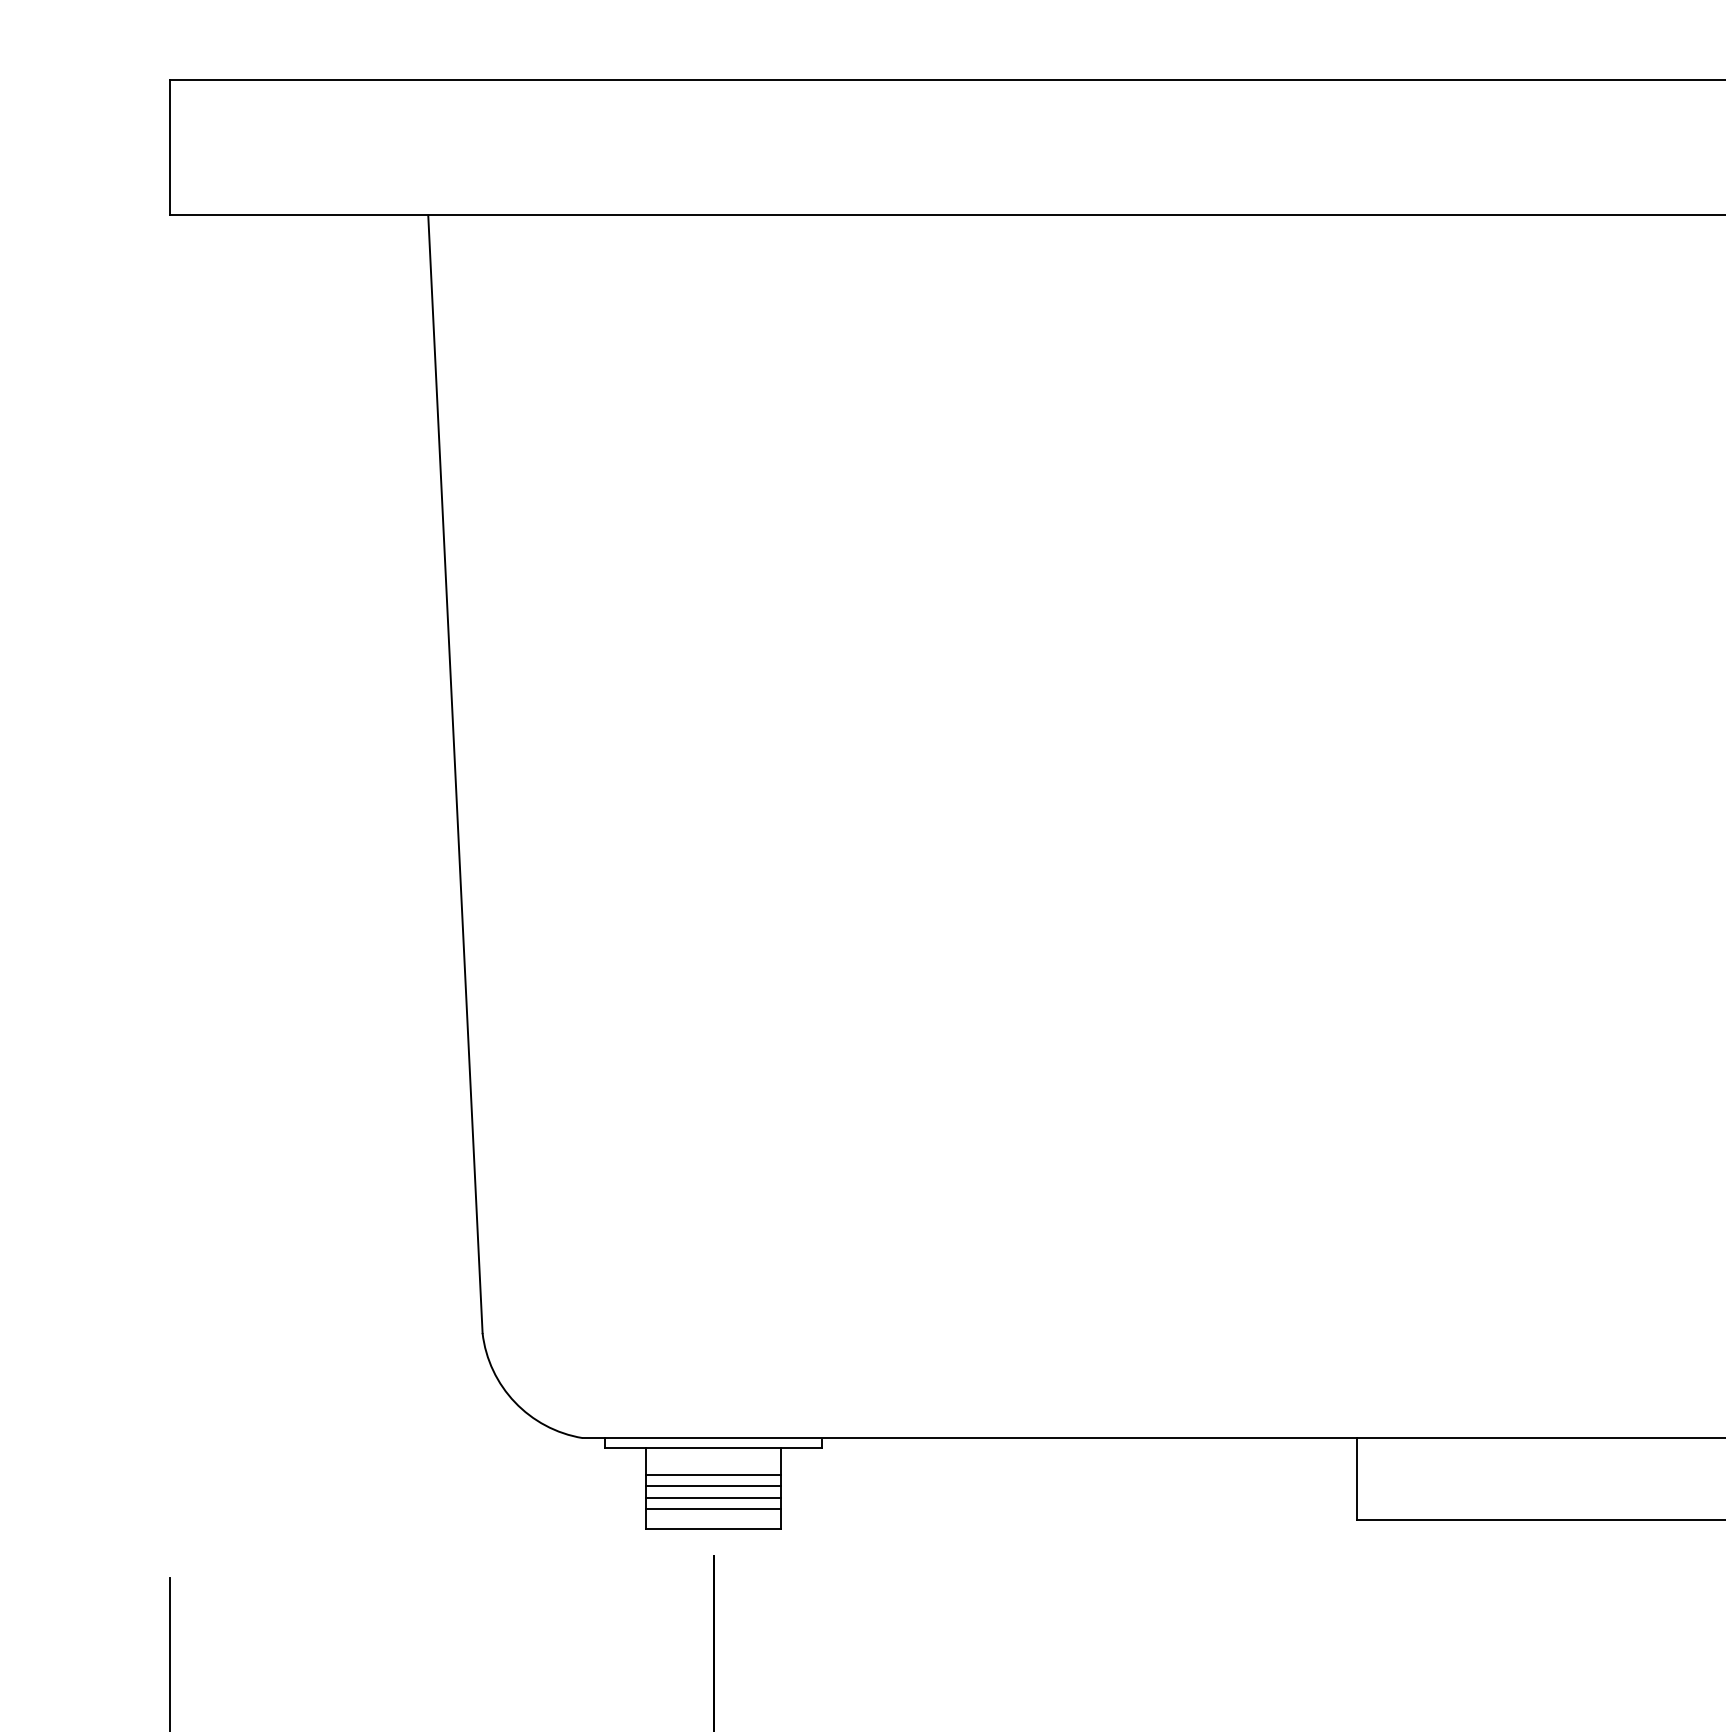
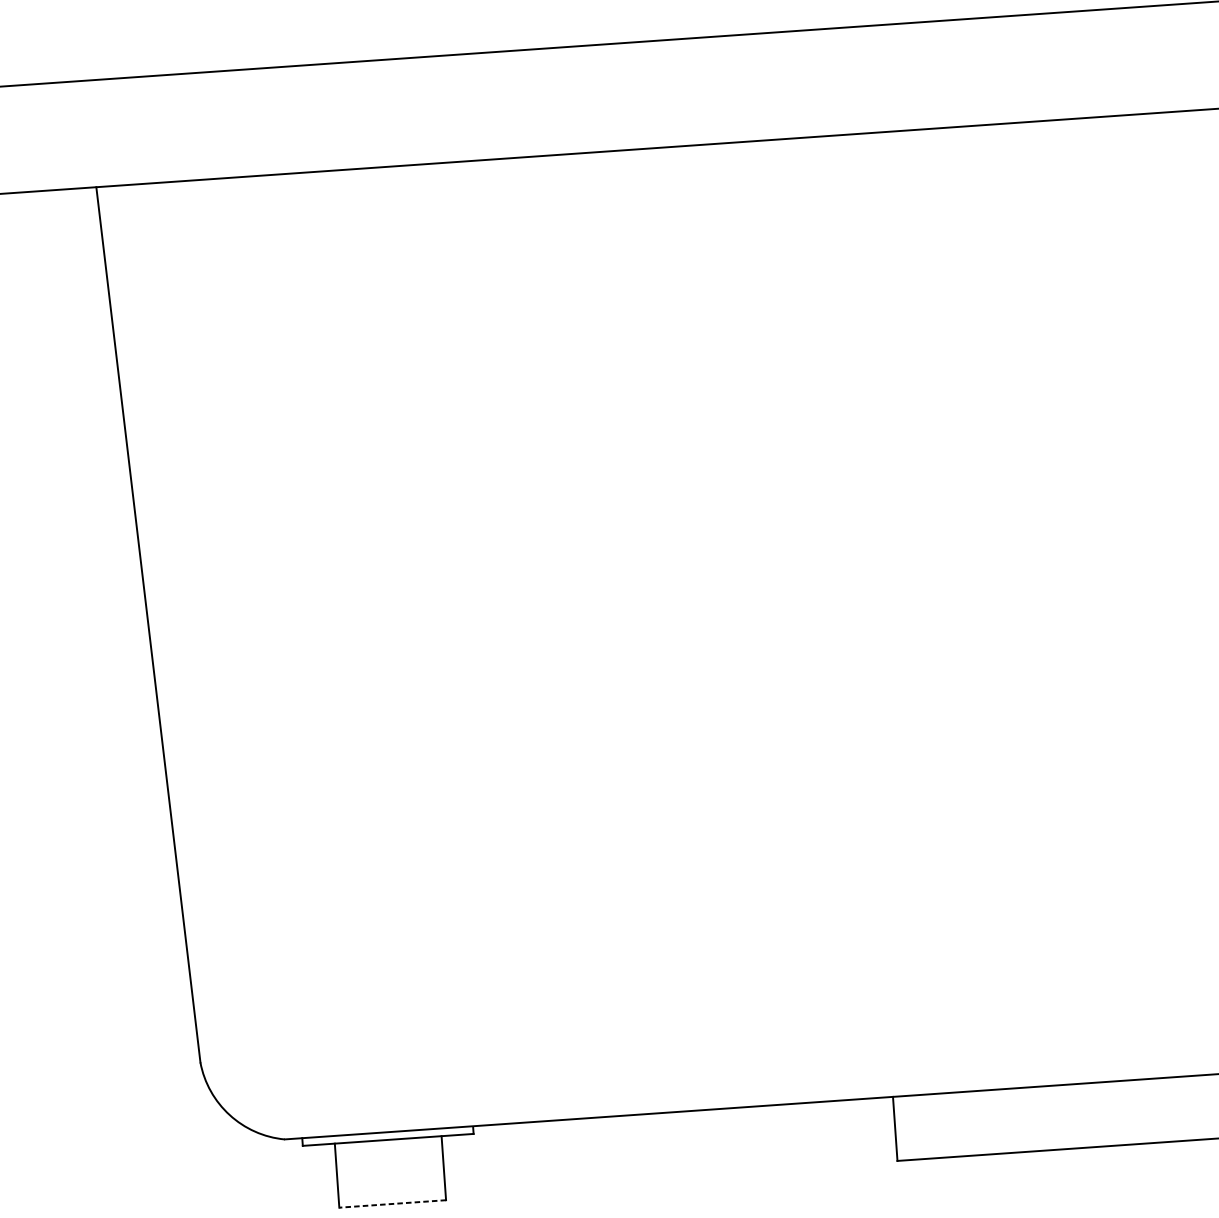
line: (713, 1474) -> (389, 1160), removed
line: (713, 1486) -> (390, 1170), removed
line: (713, 1497) -> (390, 1178), removed
line: (713, 1508) -> (391, 1187), removed
line: (713, 1529) -> (392, 1204), solid -> dashed

